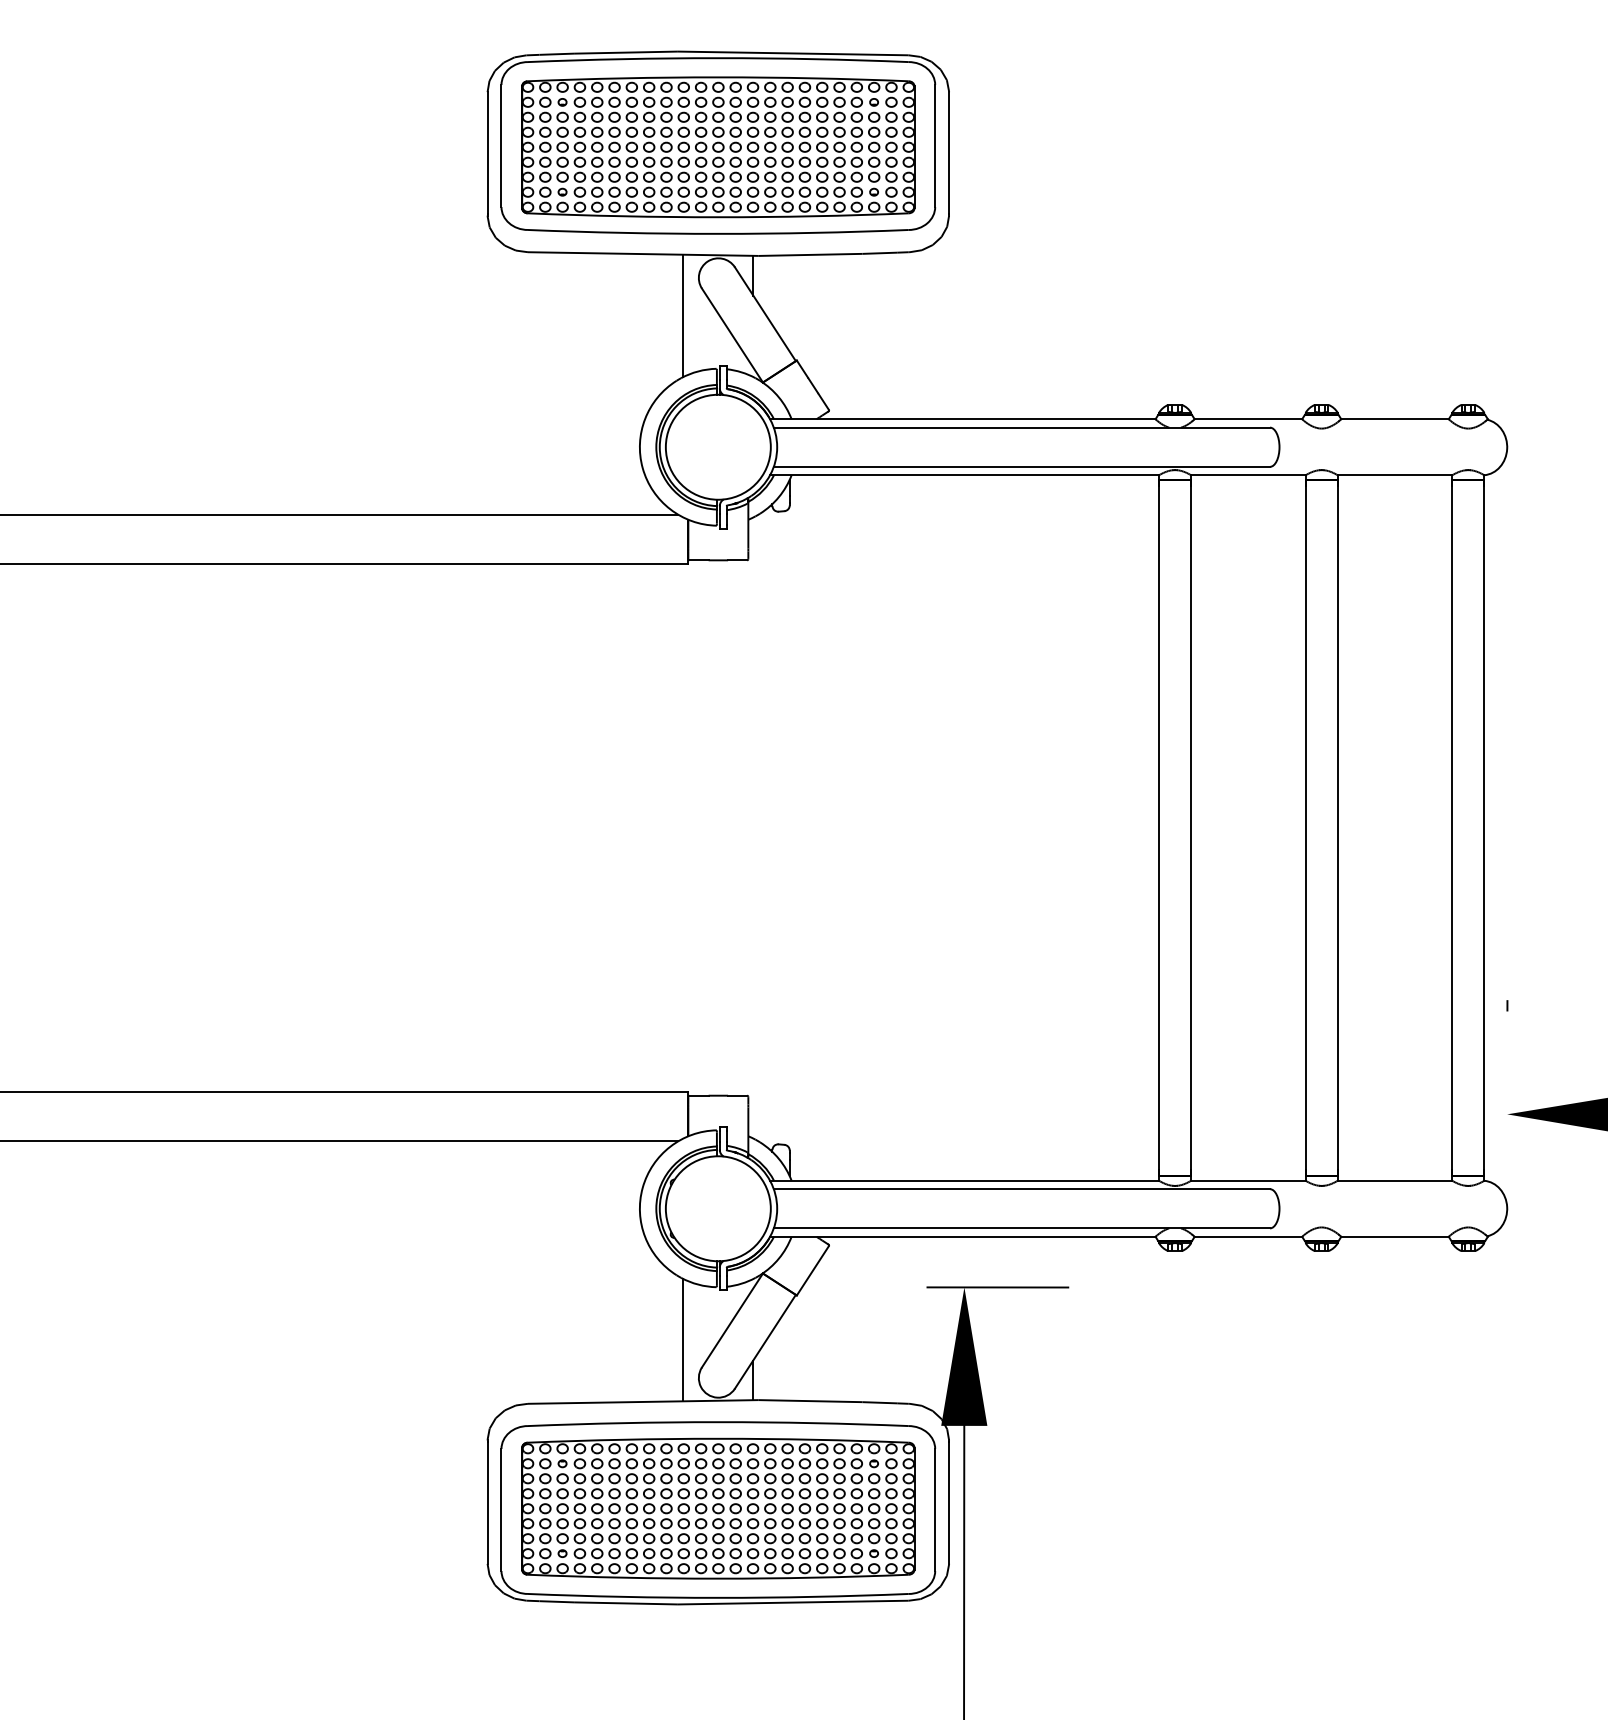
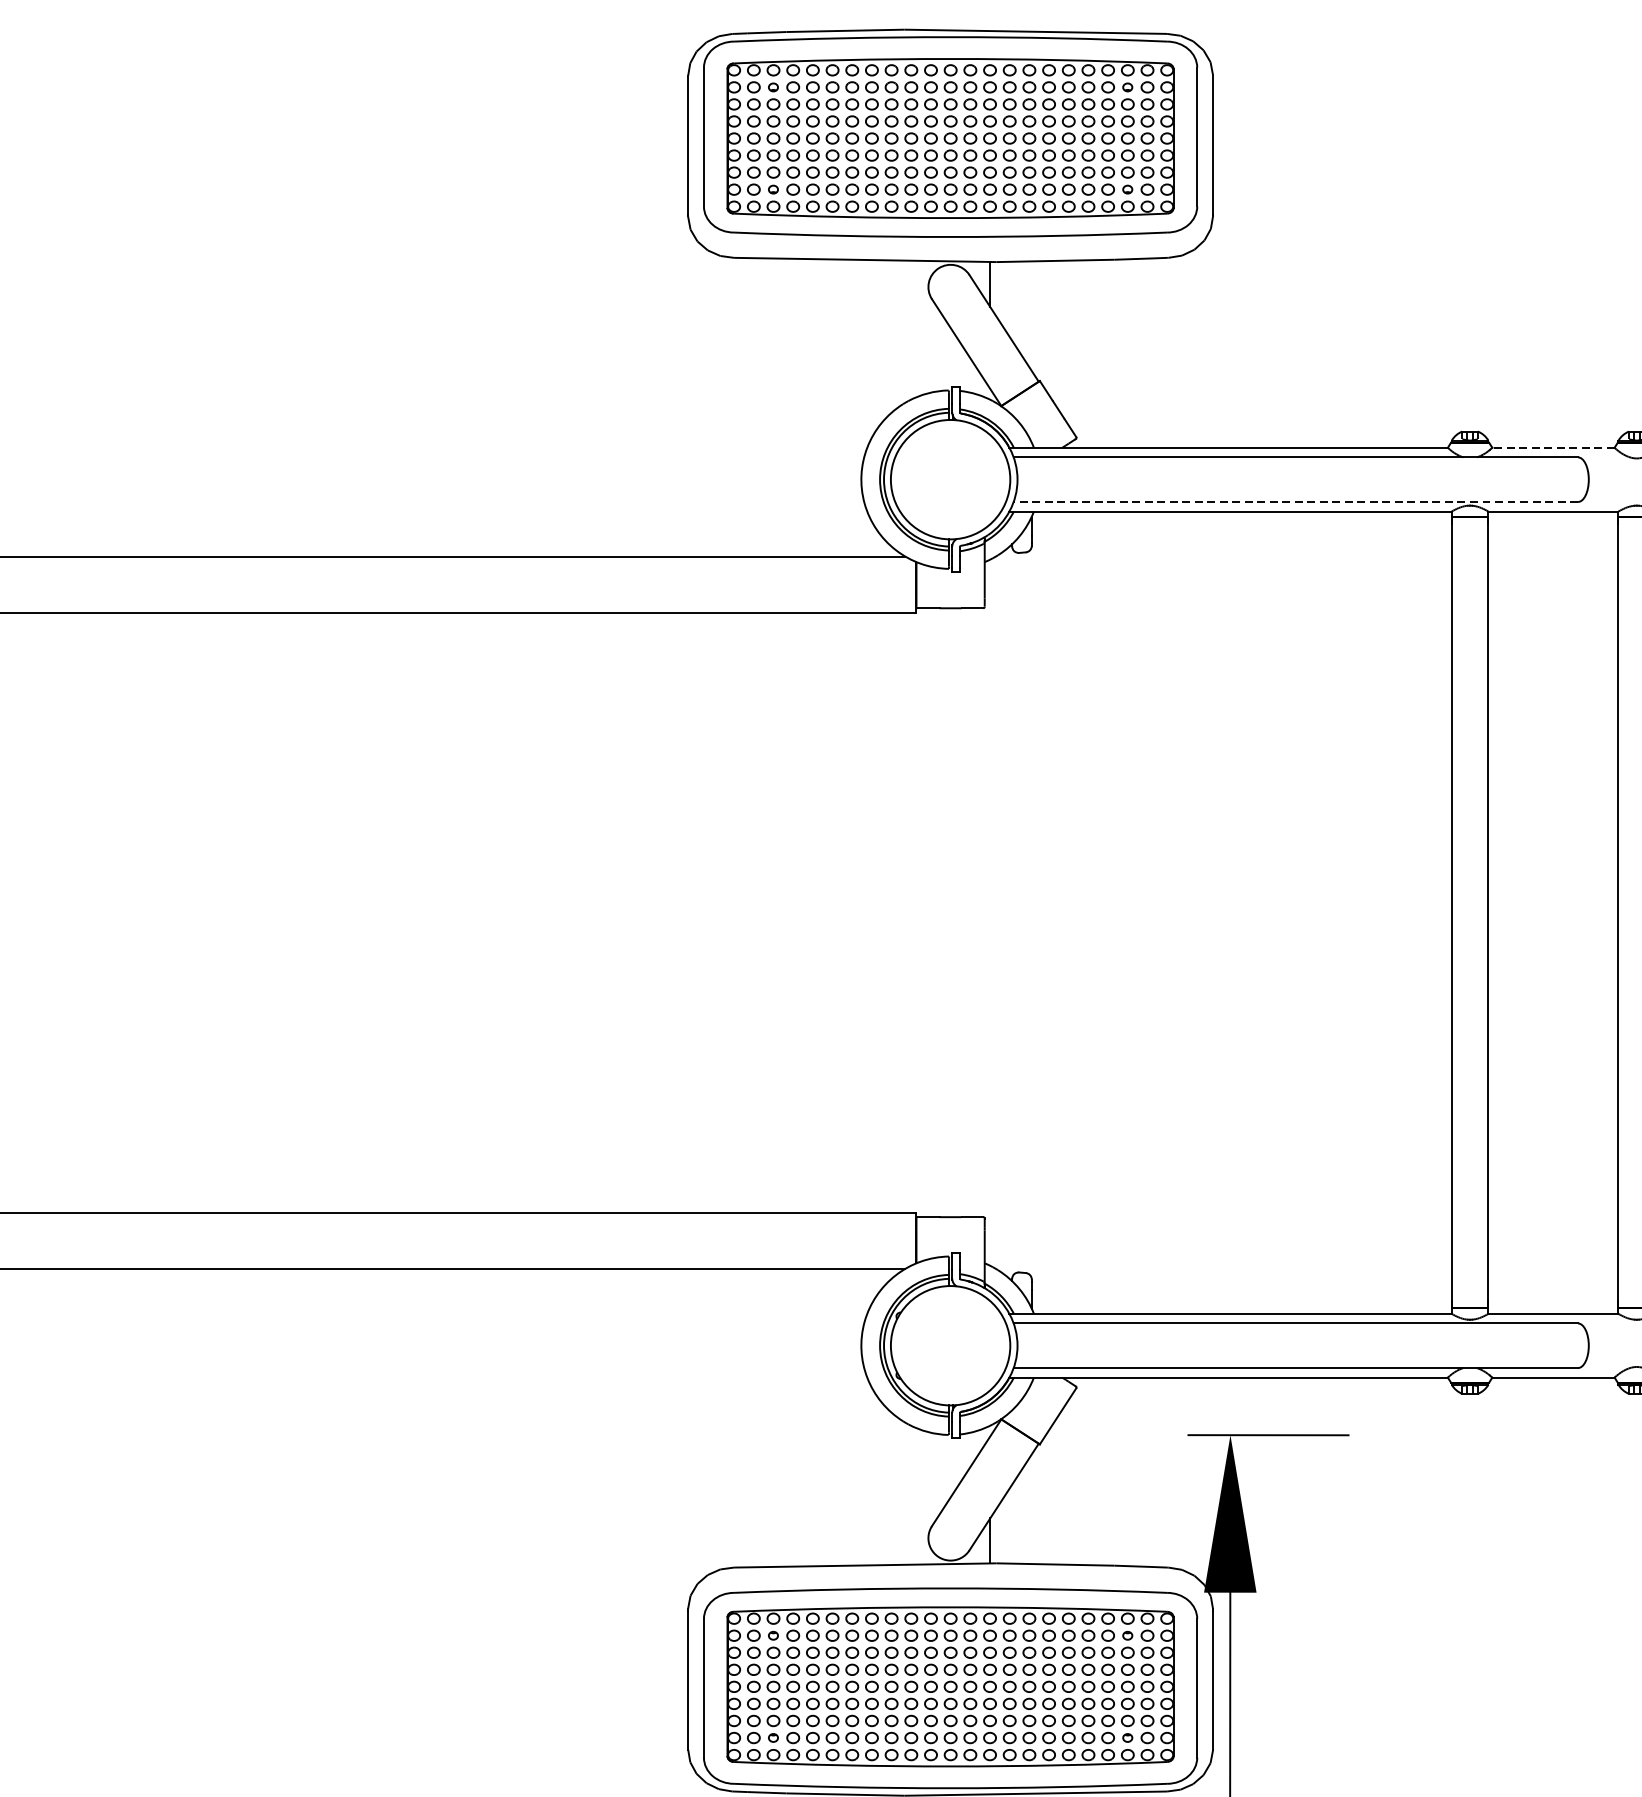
line: (683, 315) -> (910, 329), removed
line: (1248, 419) -> (1553, 448), solid -> dashed
line: (1021, 466) -> (1295, 501), solid -> dashed
line: (683, 1340) -> (910, 1495), removed

